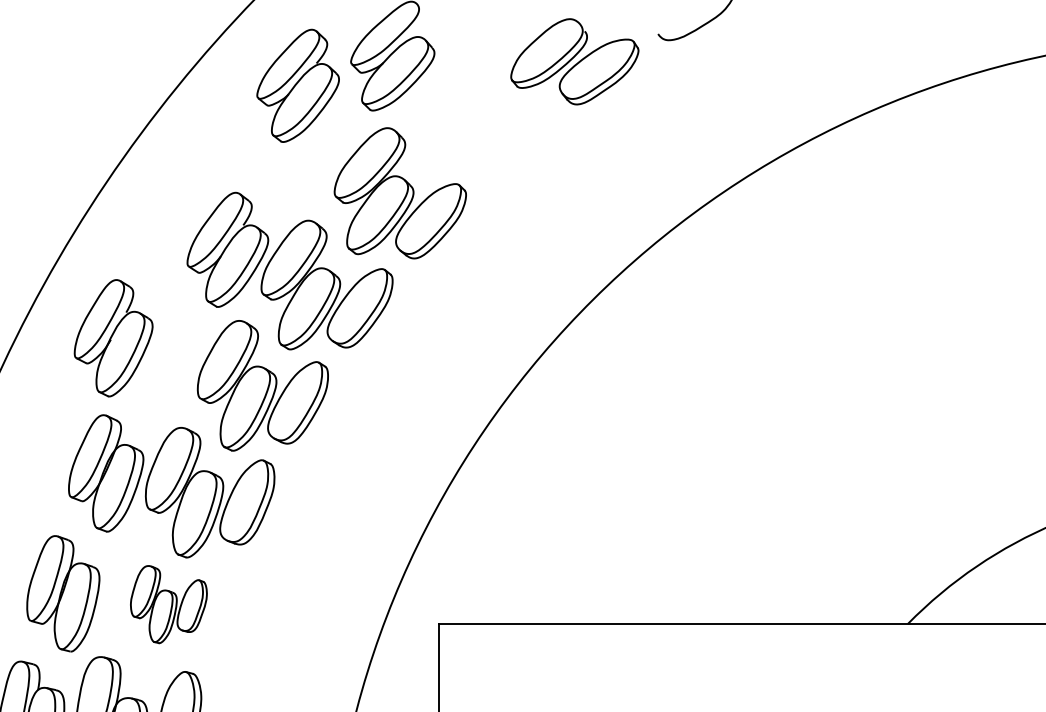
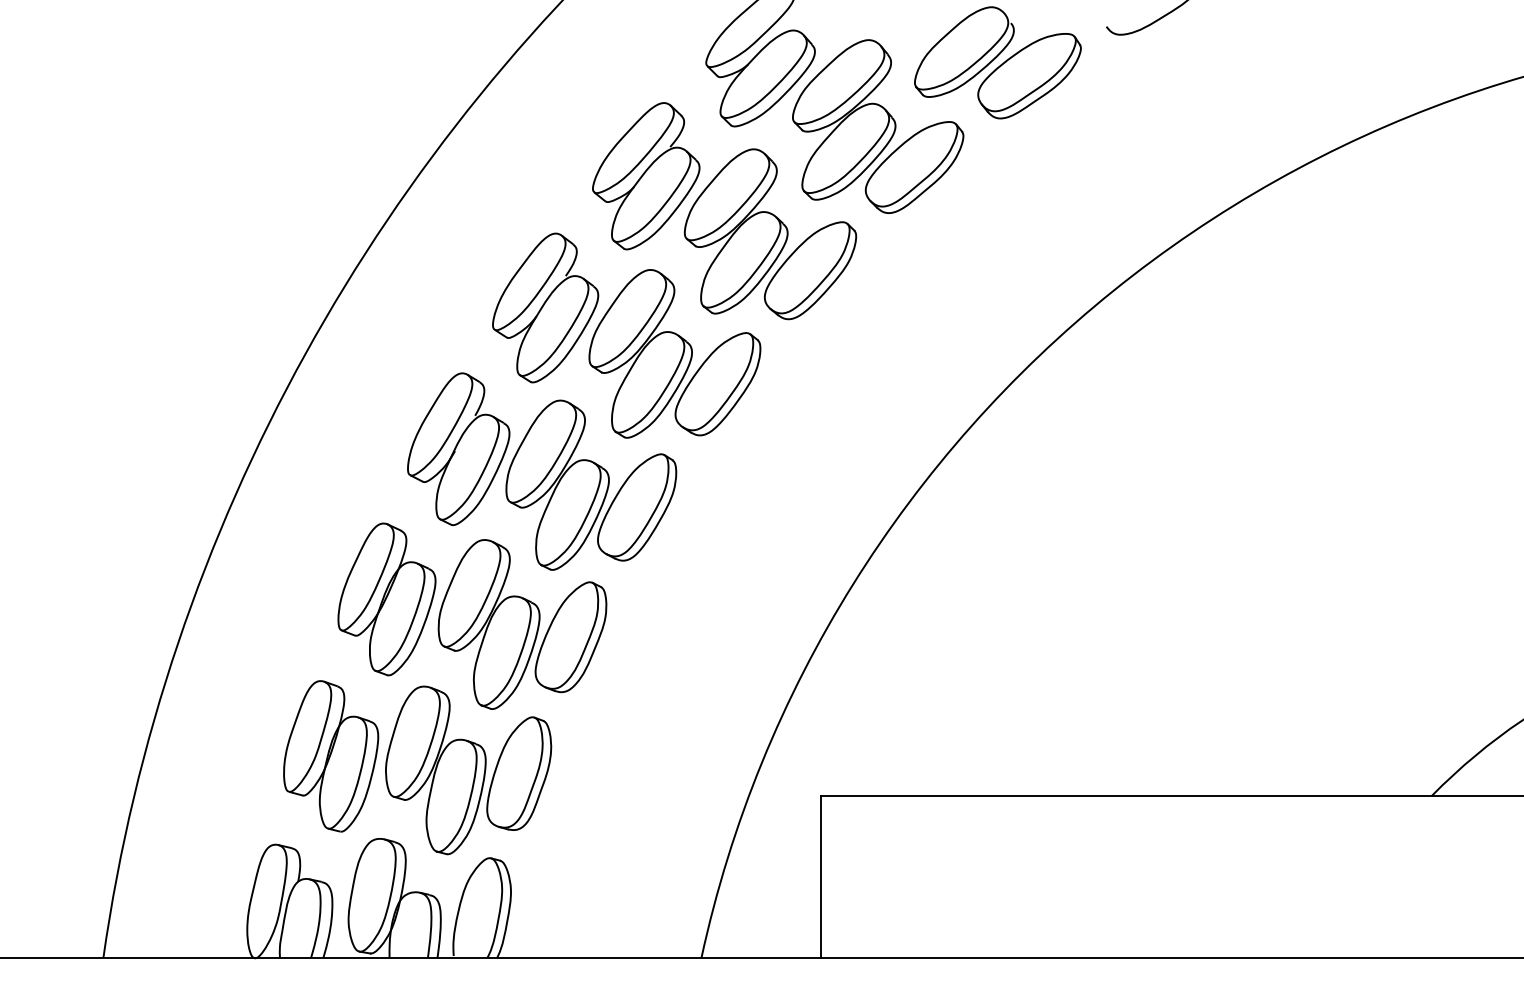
part: (298, 86) -> (646, 176), moved
part: (483, 110) -> (878, 126), added
part: (113, 337) -> (458, 448), moved
part: (168, 604) -> (468, 770), size x1.67

